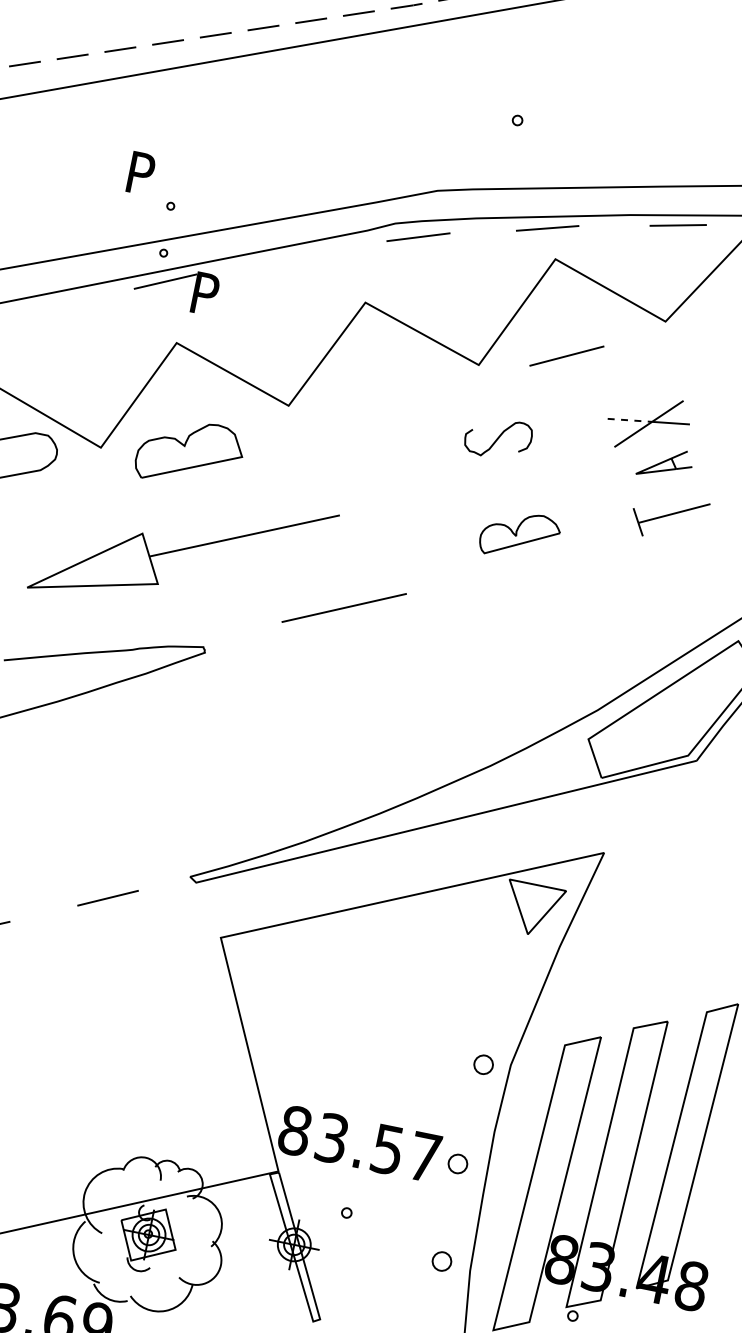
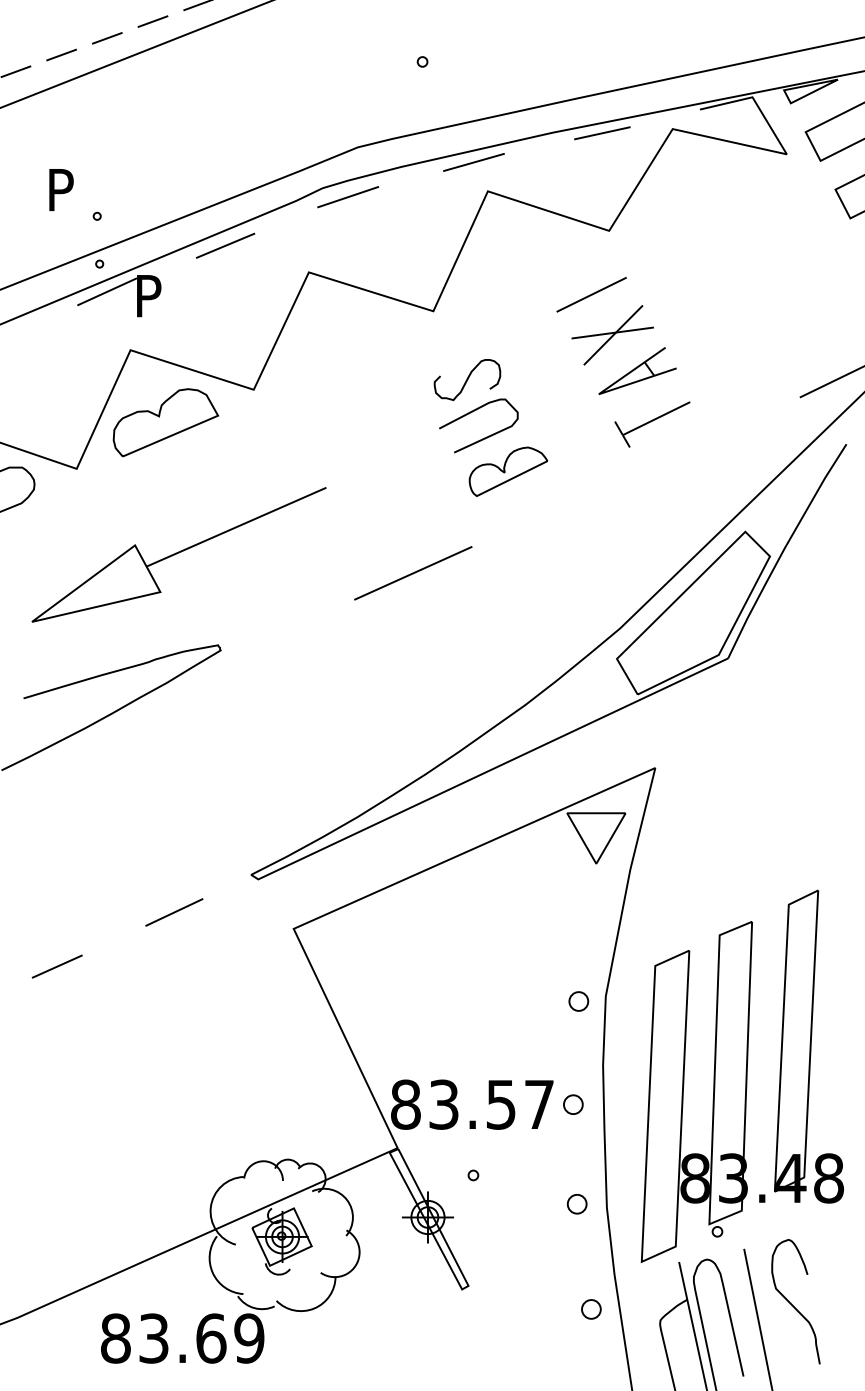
line: (289, 259) -> (225, 245), added
line: (566, 355) -> (591, 294), moved
line: (630, 420) -> (594, 335), dashed -> solid
part: (189, 453) -> (165, 422), moved
part: (665, 462) -> (637, 370), size x1.43
curve: (503, 497) -> (484, 437), added
line: (344, 608) -> (413, 573), moved

